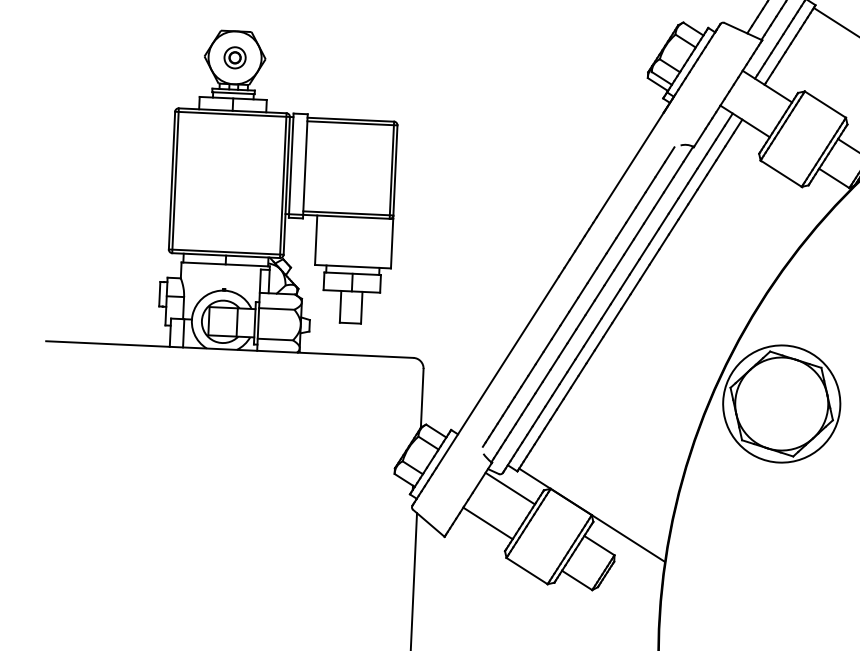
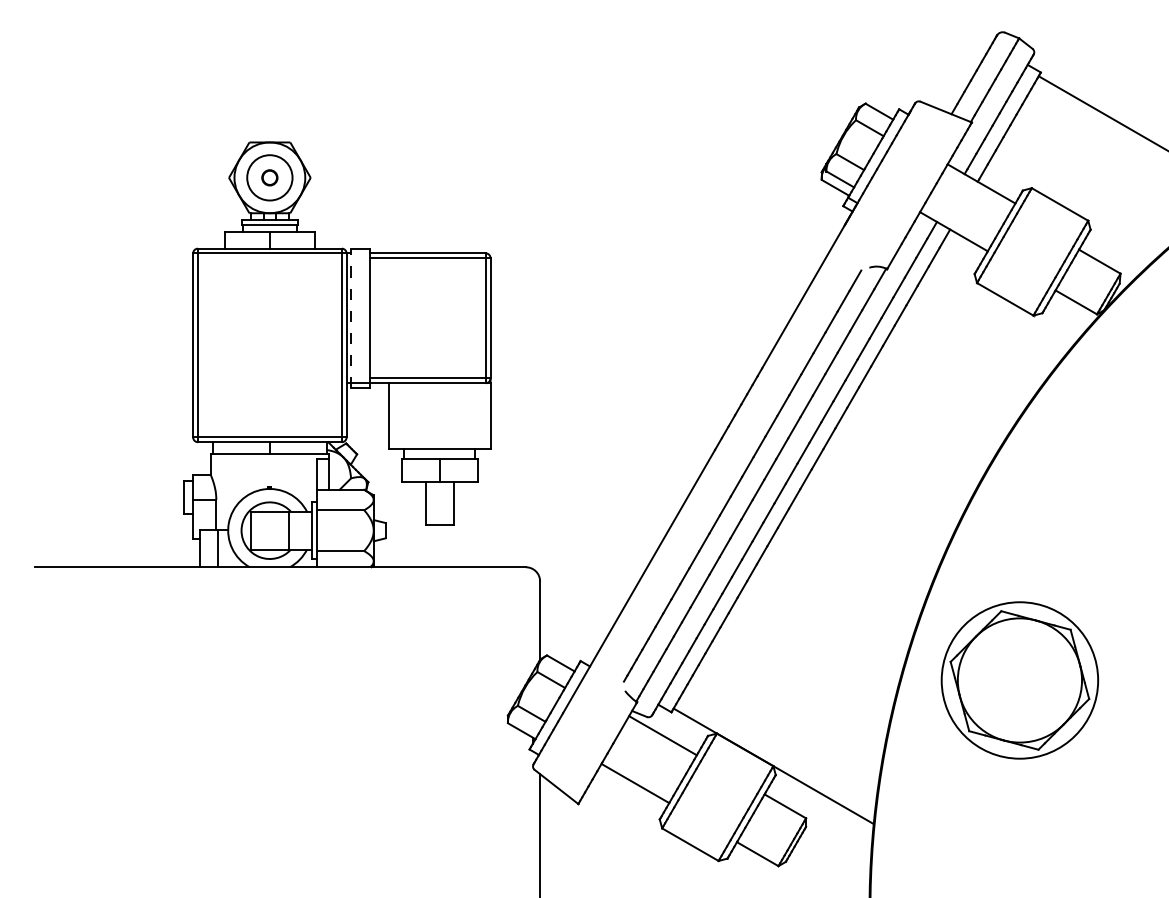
circle: (234, 57) -> (269, 177), size x1.6
line: (291, 165) -> (351, 318), solid -> dashed
part: (781, 404) -> (1019, 680), moved

